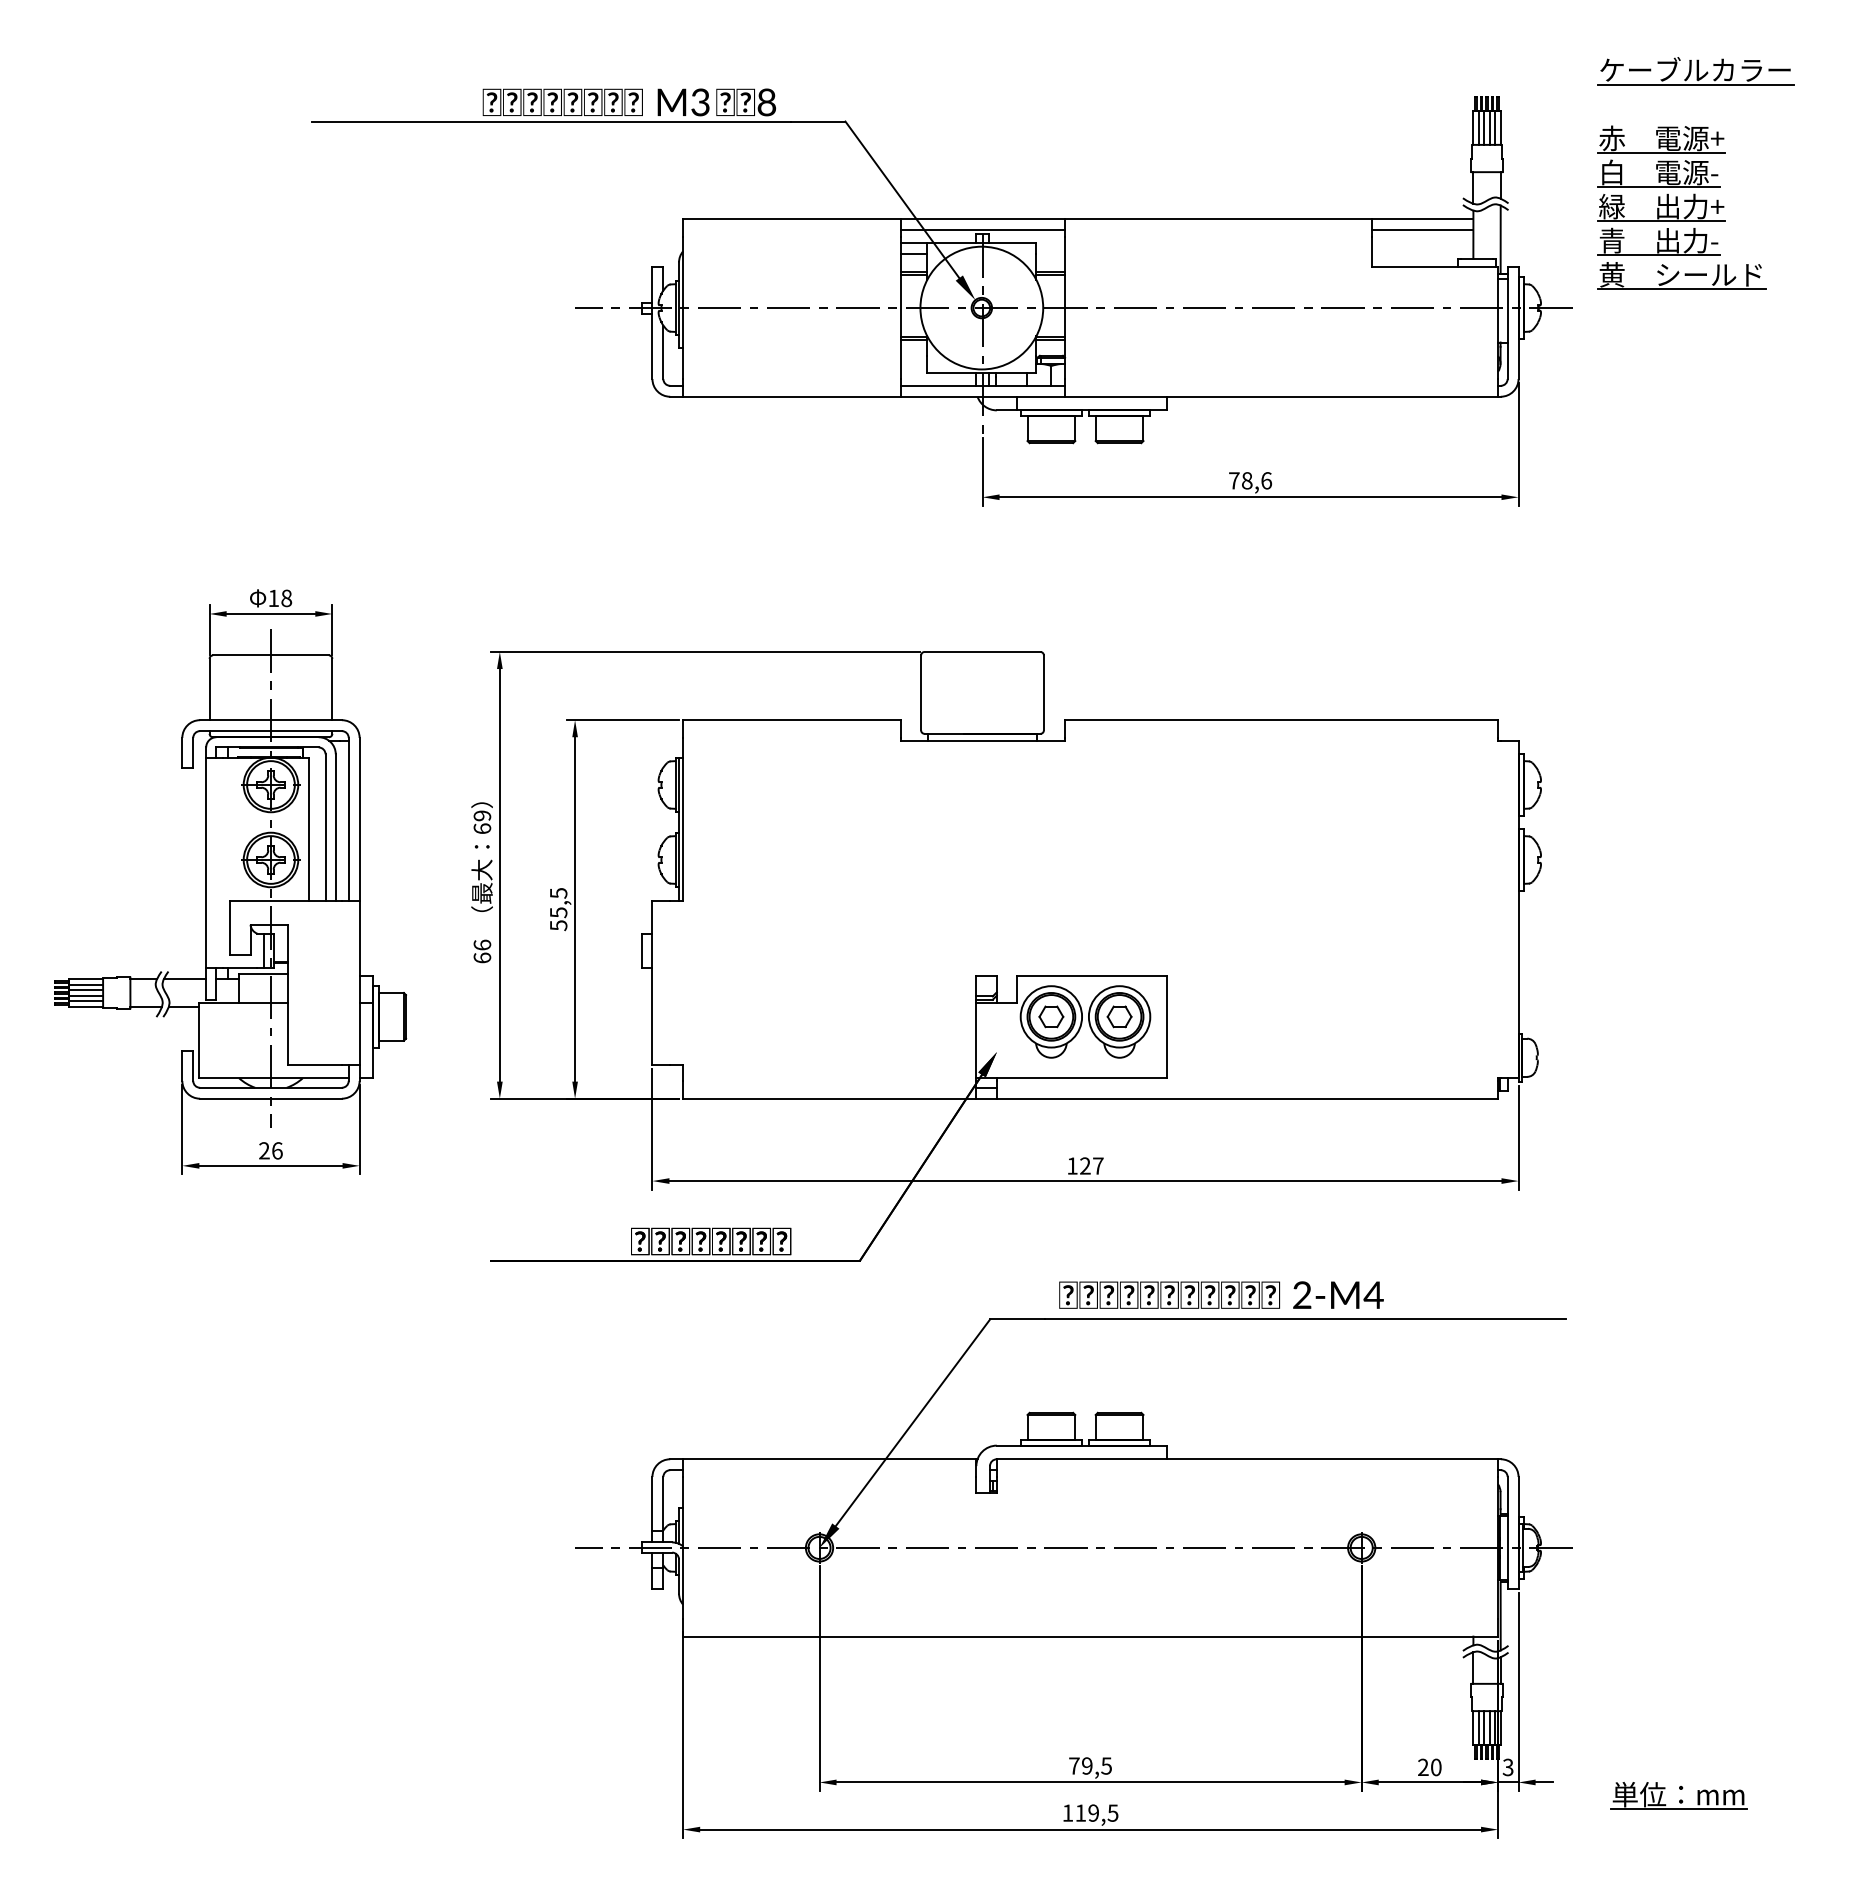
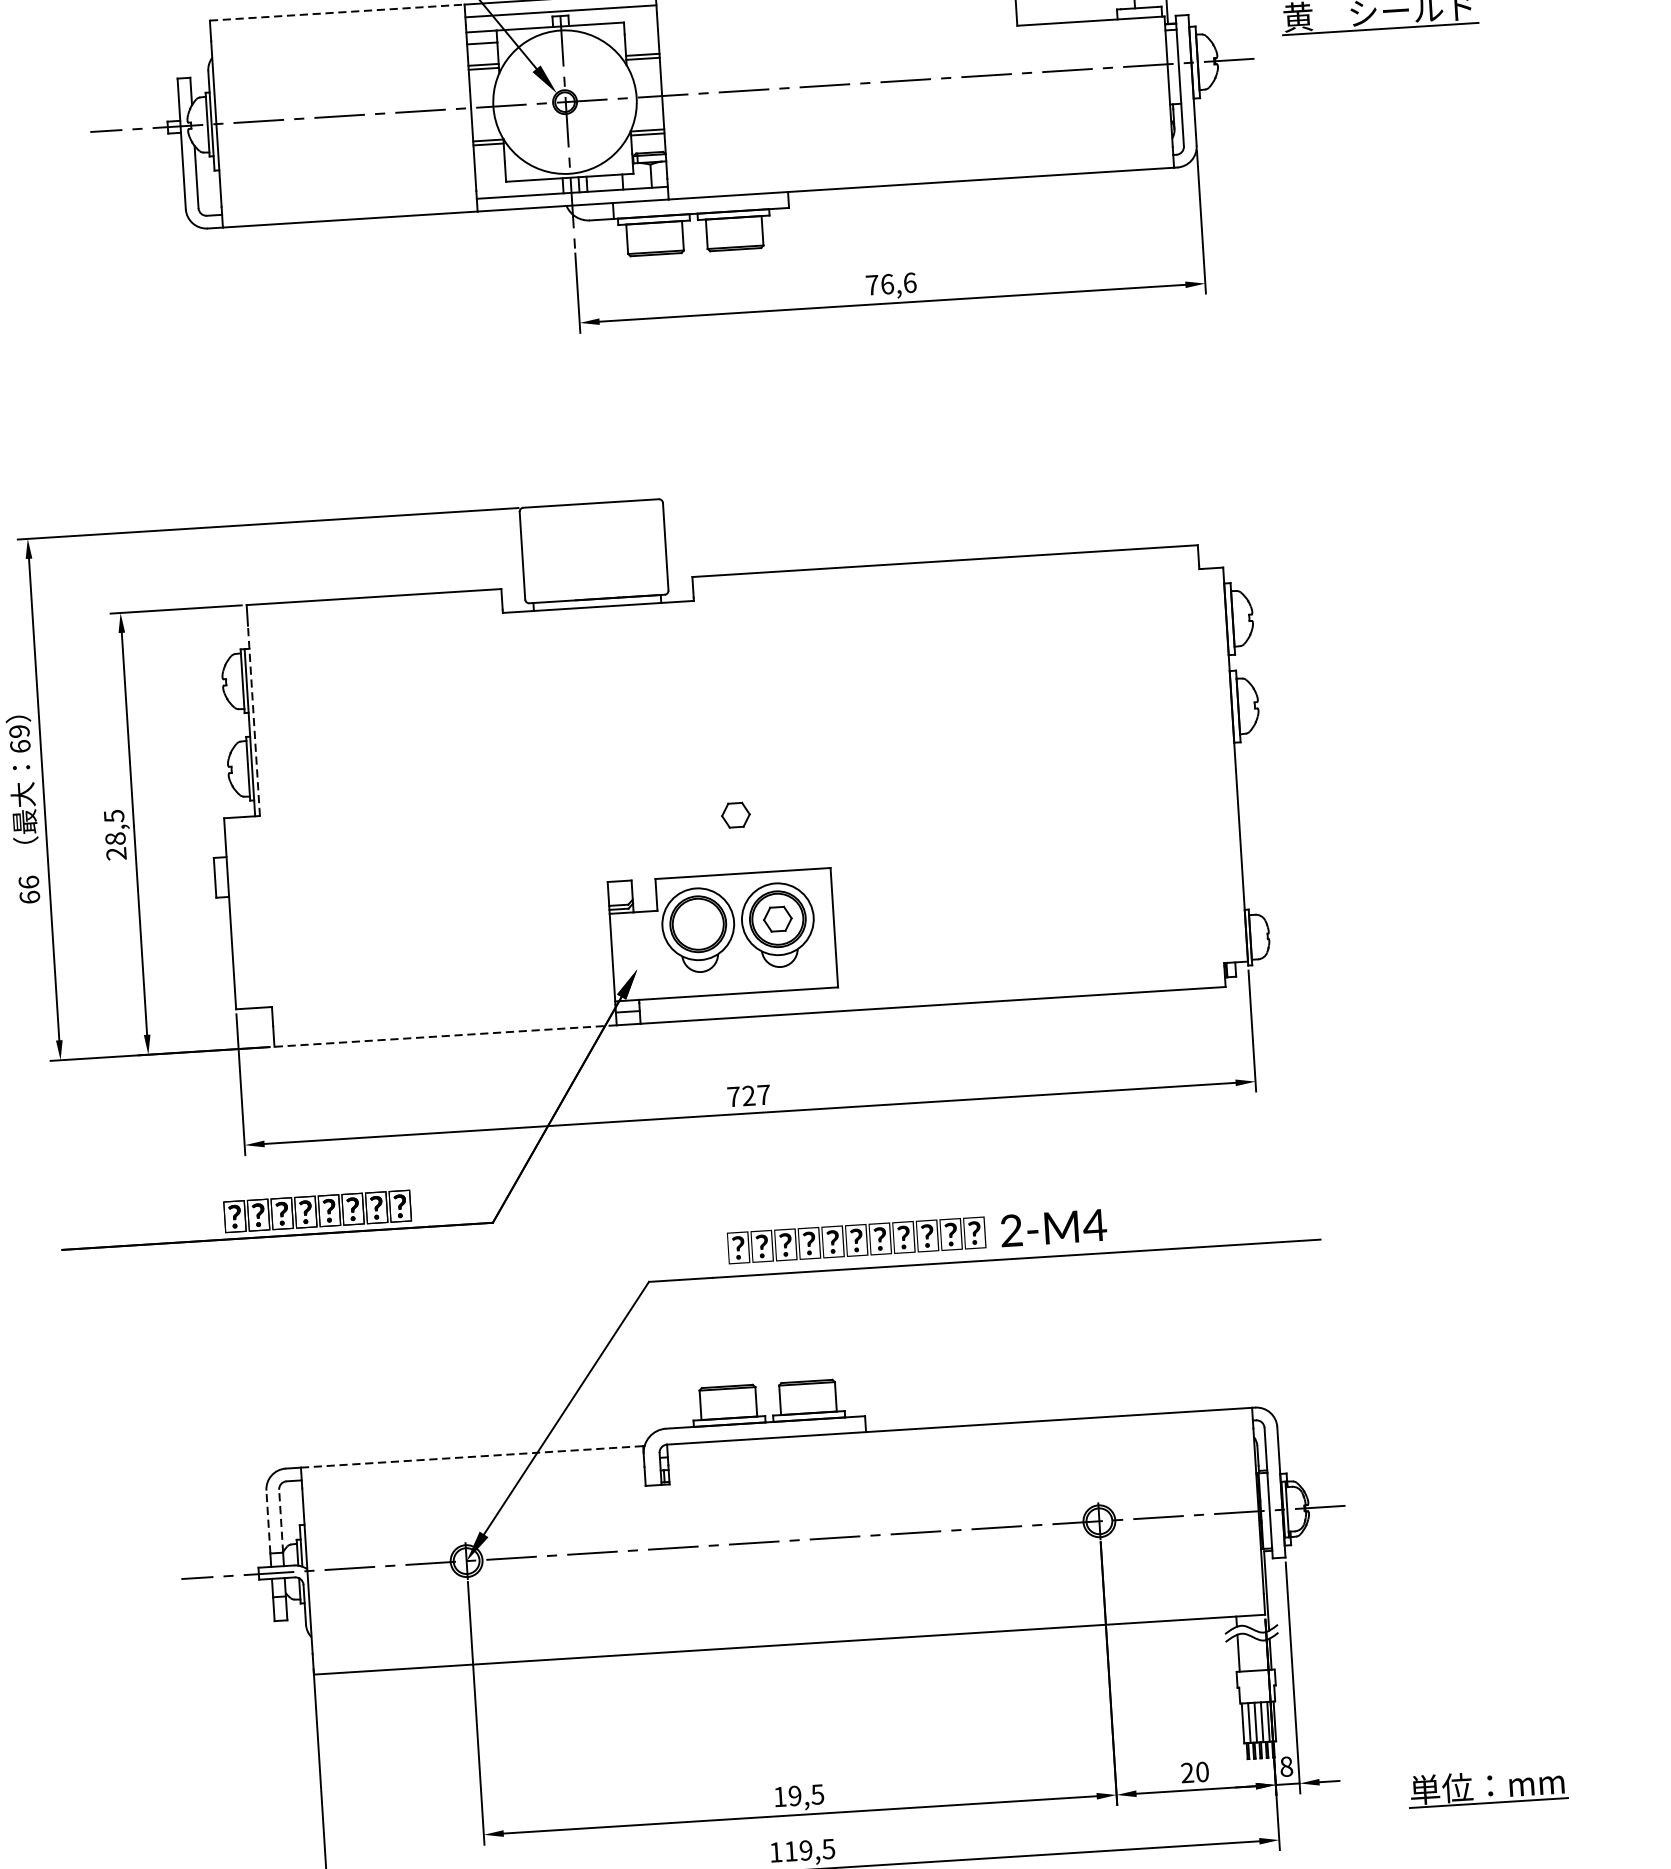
line: (792, 219) -> (337, 12), solid -> dashed
text: (1247, 480) -> (887, 283), 78,6 -> 76,6
line: (683, 818) -> (254, 719), solid -> dashed
text: (558, 919) -> (115, 846), 55,5 -> 28,5
part: (1051, 1016) -> (736, 814), moved
line: (829, 1098) -> (445, 1035), solid -> dashed
text: (1072, 1165) -> (733, 1096), 127 -> 727
line: (829, 1459) -> (471, 1457), solid -> dashed
line: (652, 1503) -> (268, 1521), solid -> dashed
line: (663, 1503) -> (281, 1520), solid -> dashed
text: (1074, 1765) -> (780, 1796), 79,5 -> 19,5
text: (1507, 1767) -> (1285, 1766), 3 -> 8

